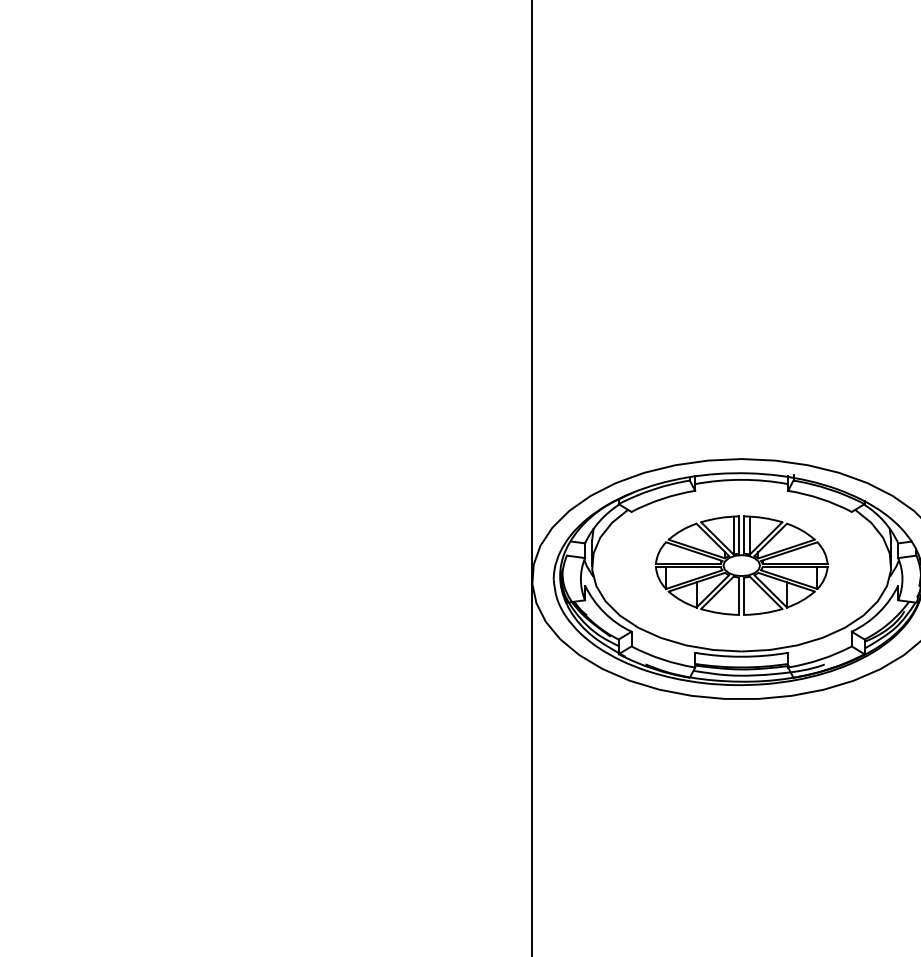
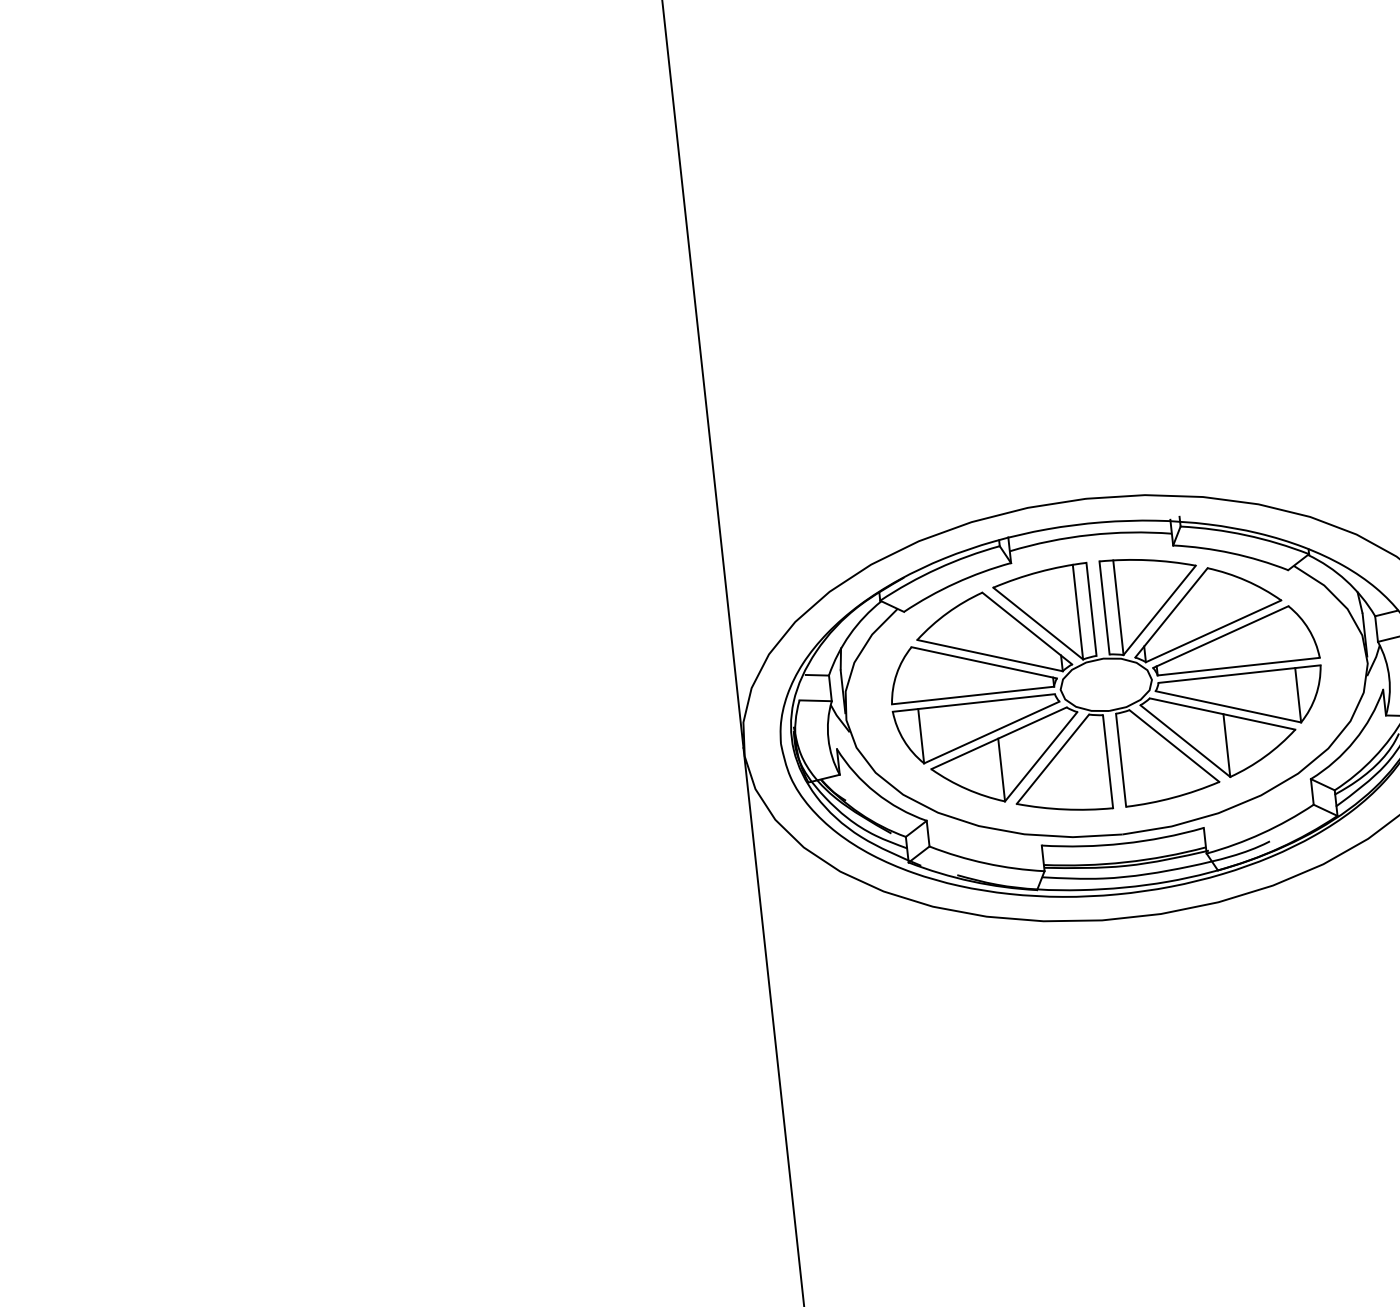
part: (741, 565) -> (1105, 684), size x1.43

